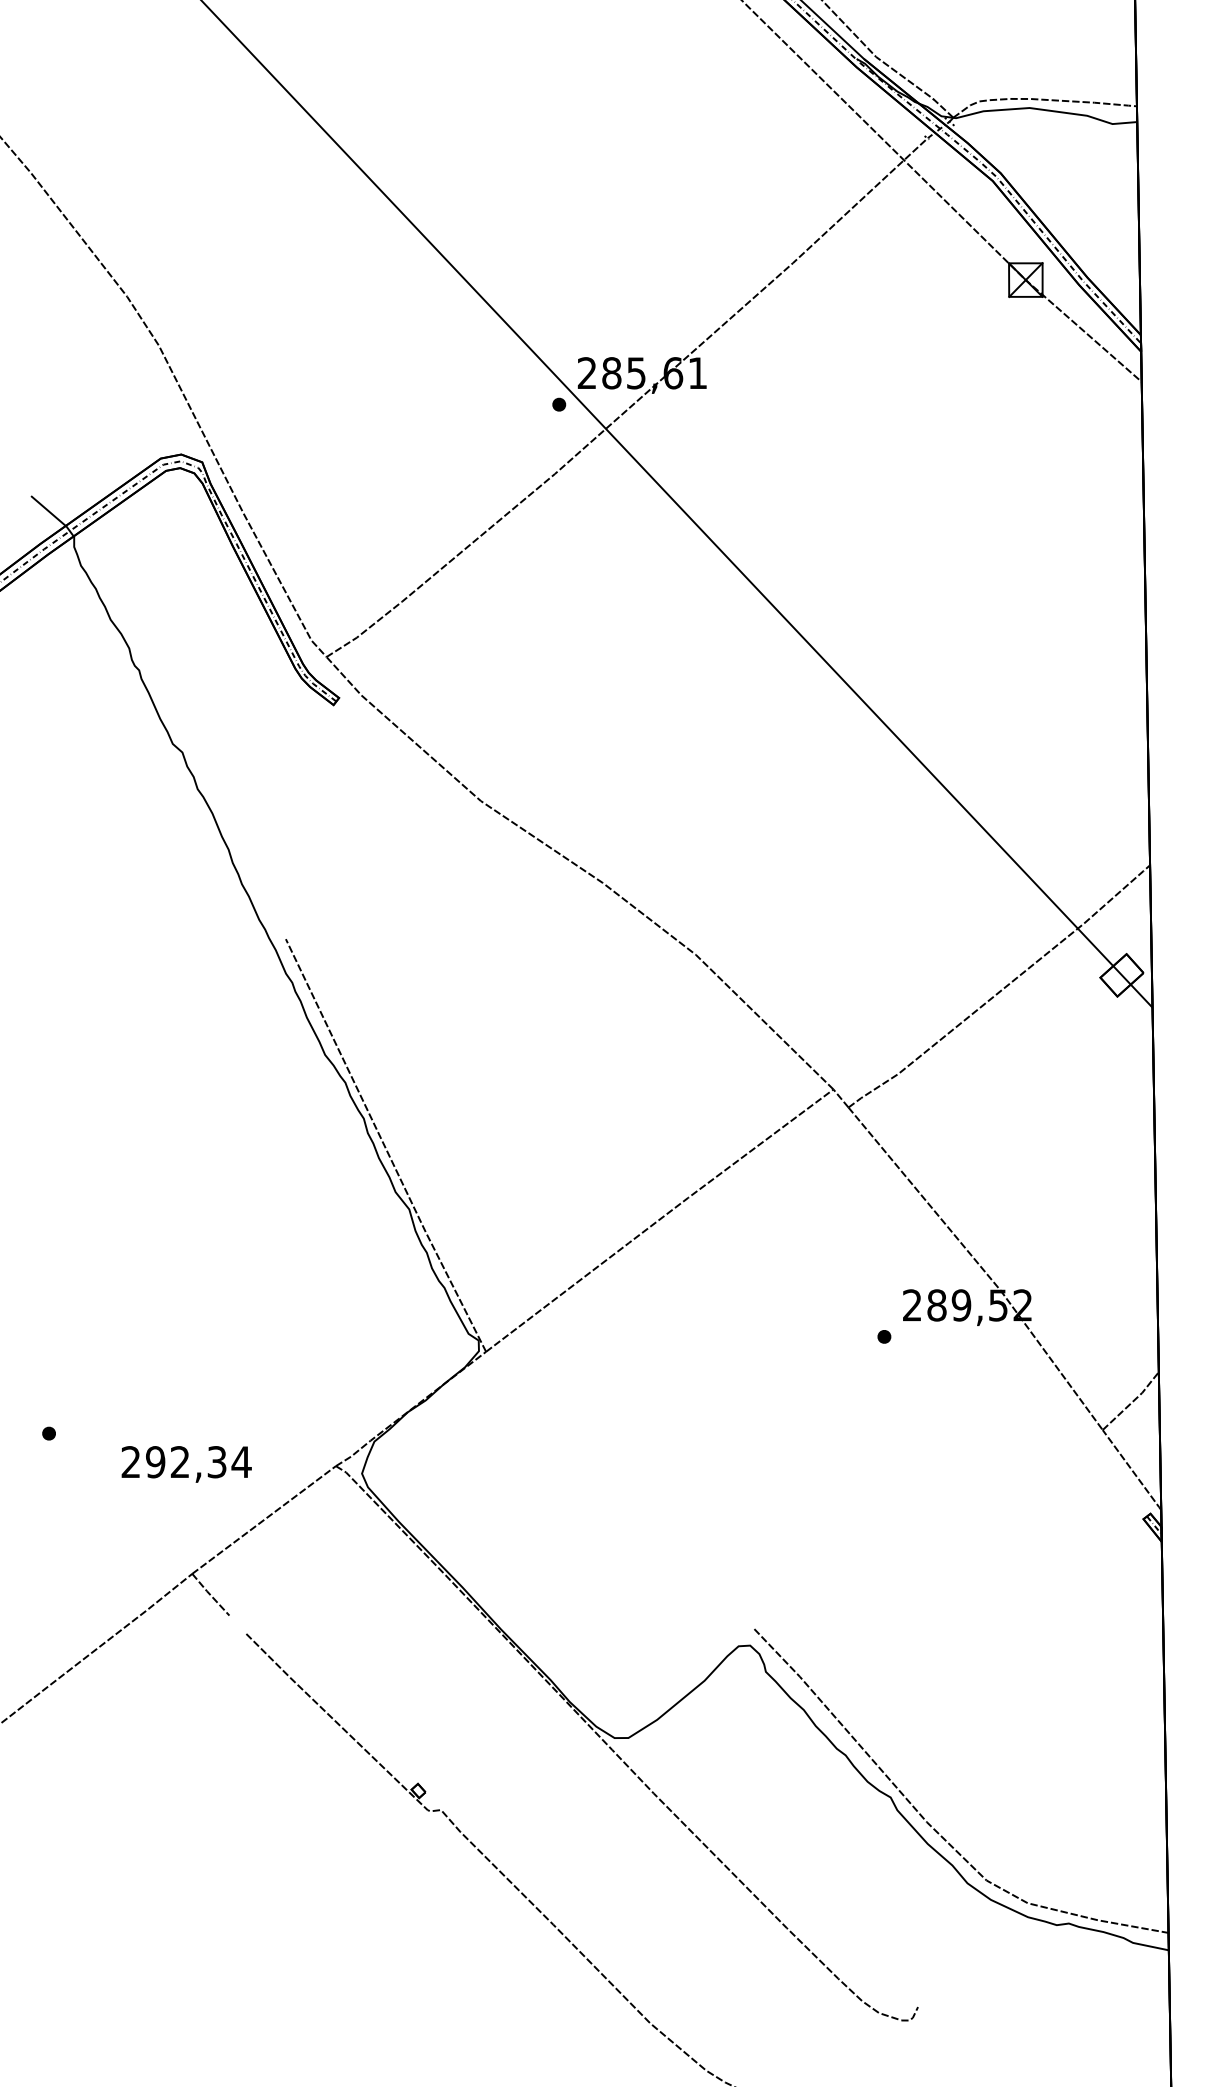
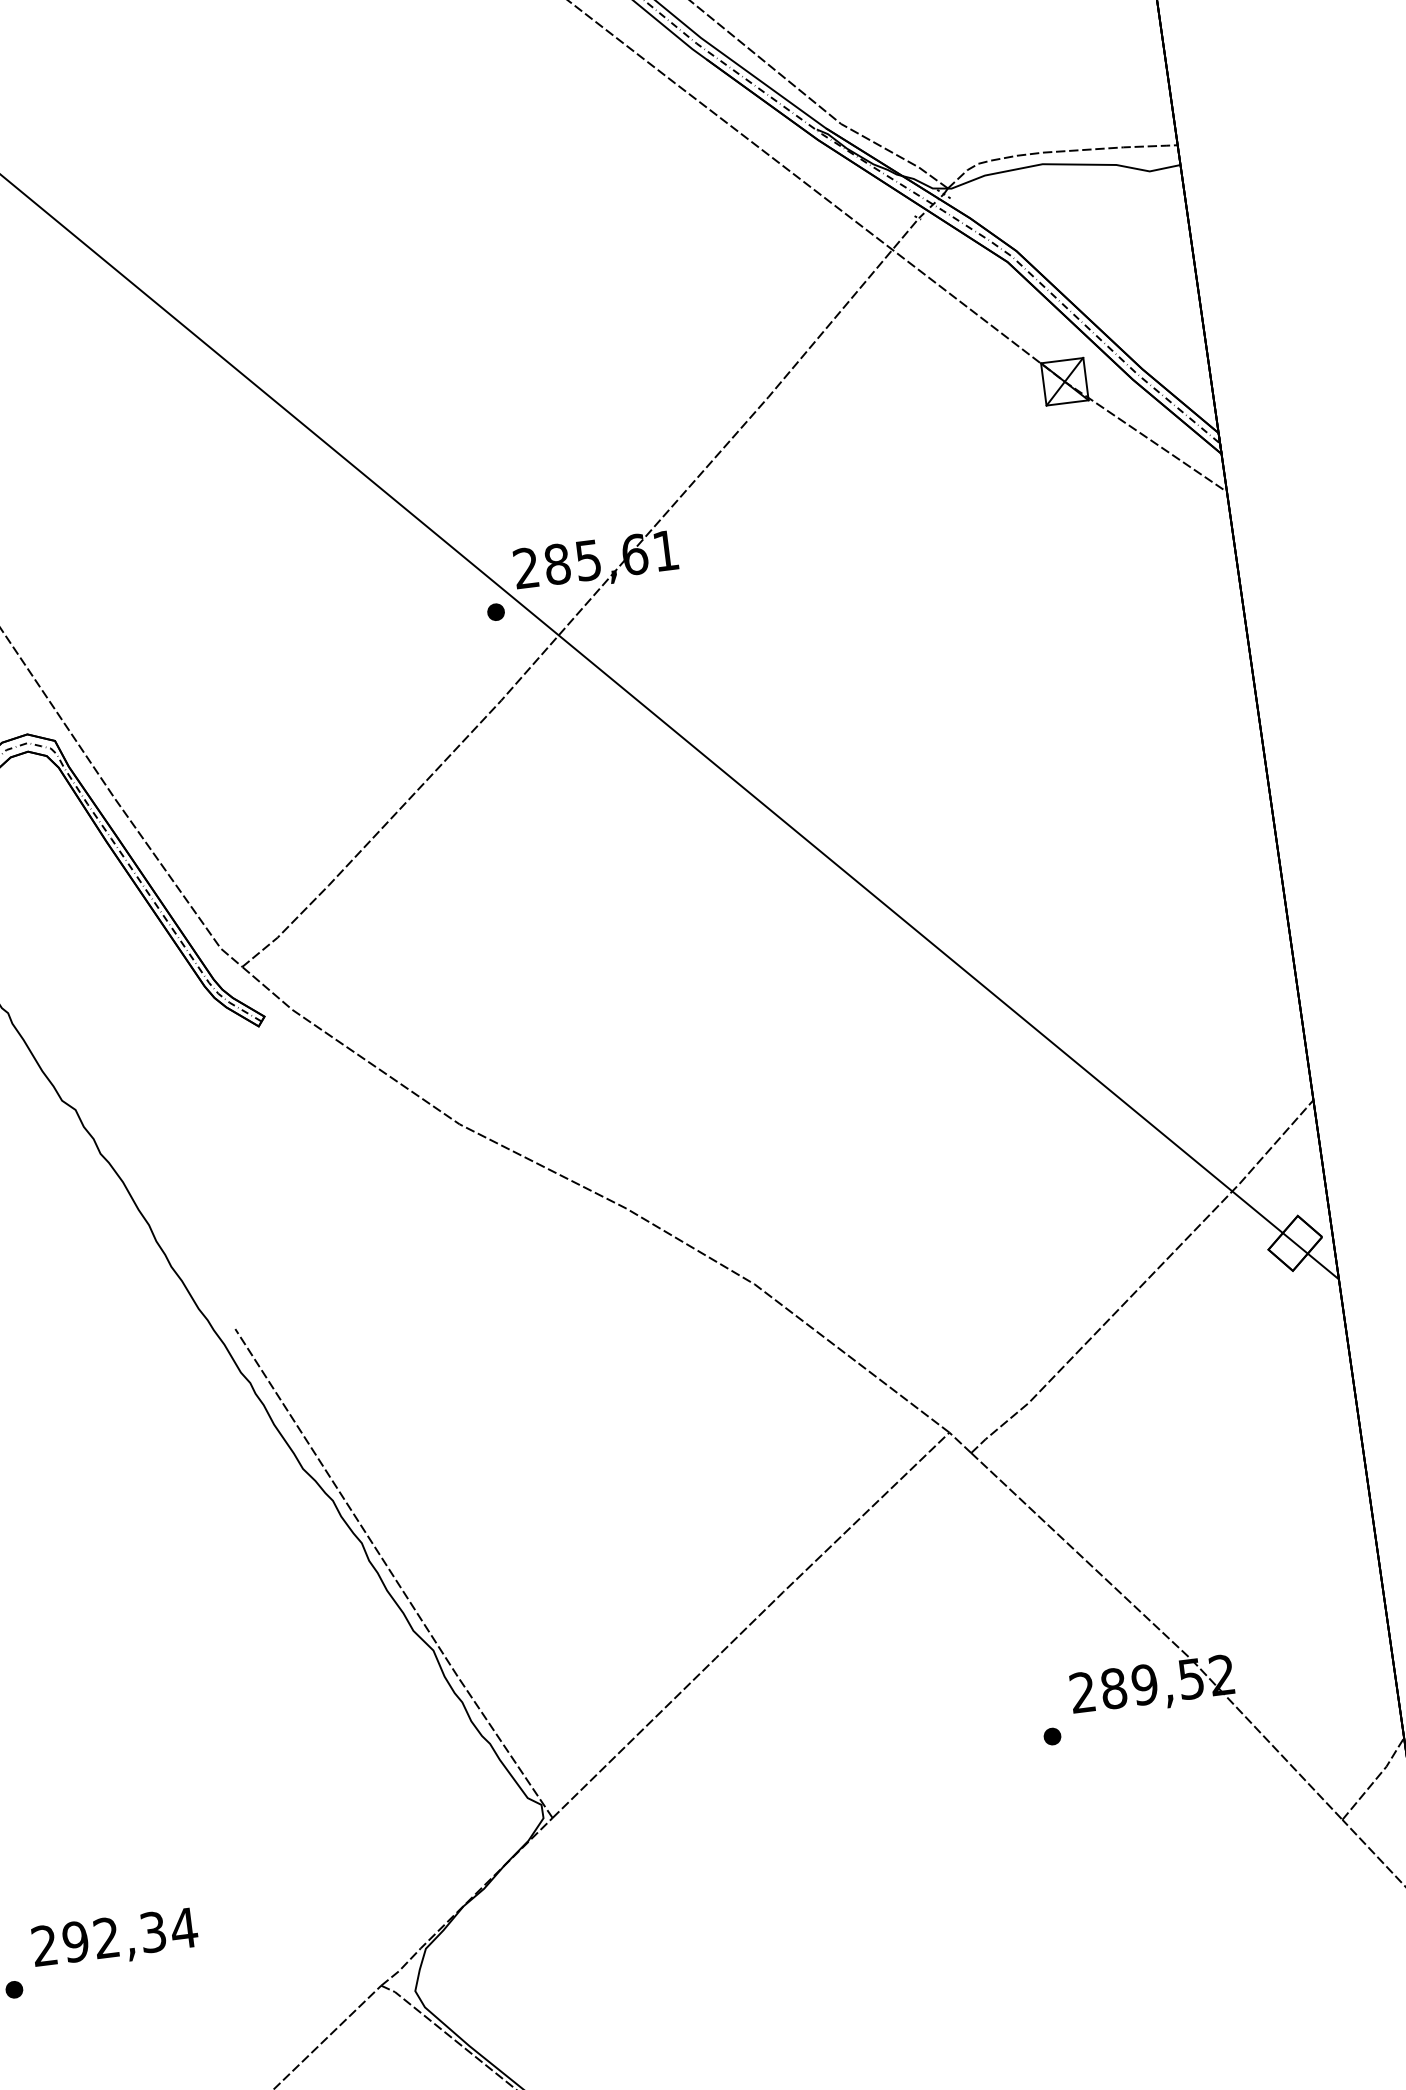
text: (186, 1464) -> (115, 1939), moved

